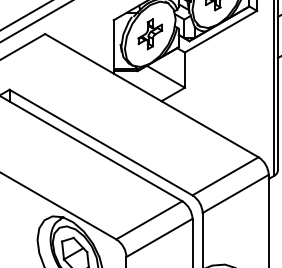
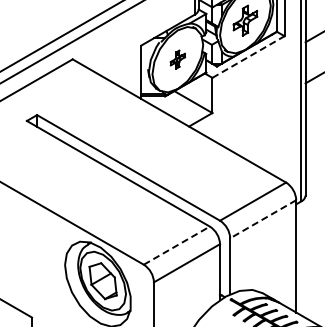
line: (220, 32) -> (248, 57), solid -> dashed
part: (149, 34) -> (177, 59), size x0.6
line: (234, 194) -> (262, 219), solid -> dashed
line: (149, 220) -> (177, 245), solid -> dashed

